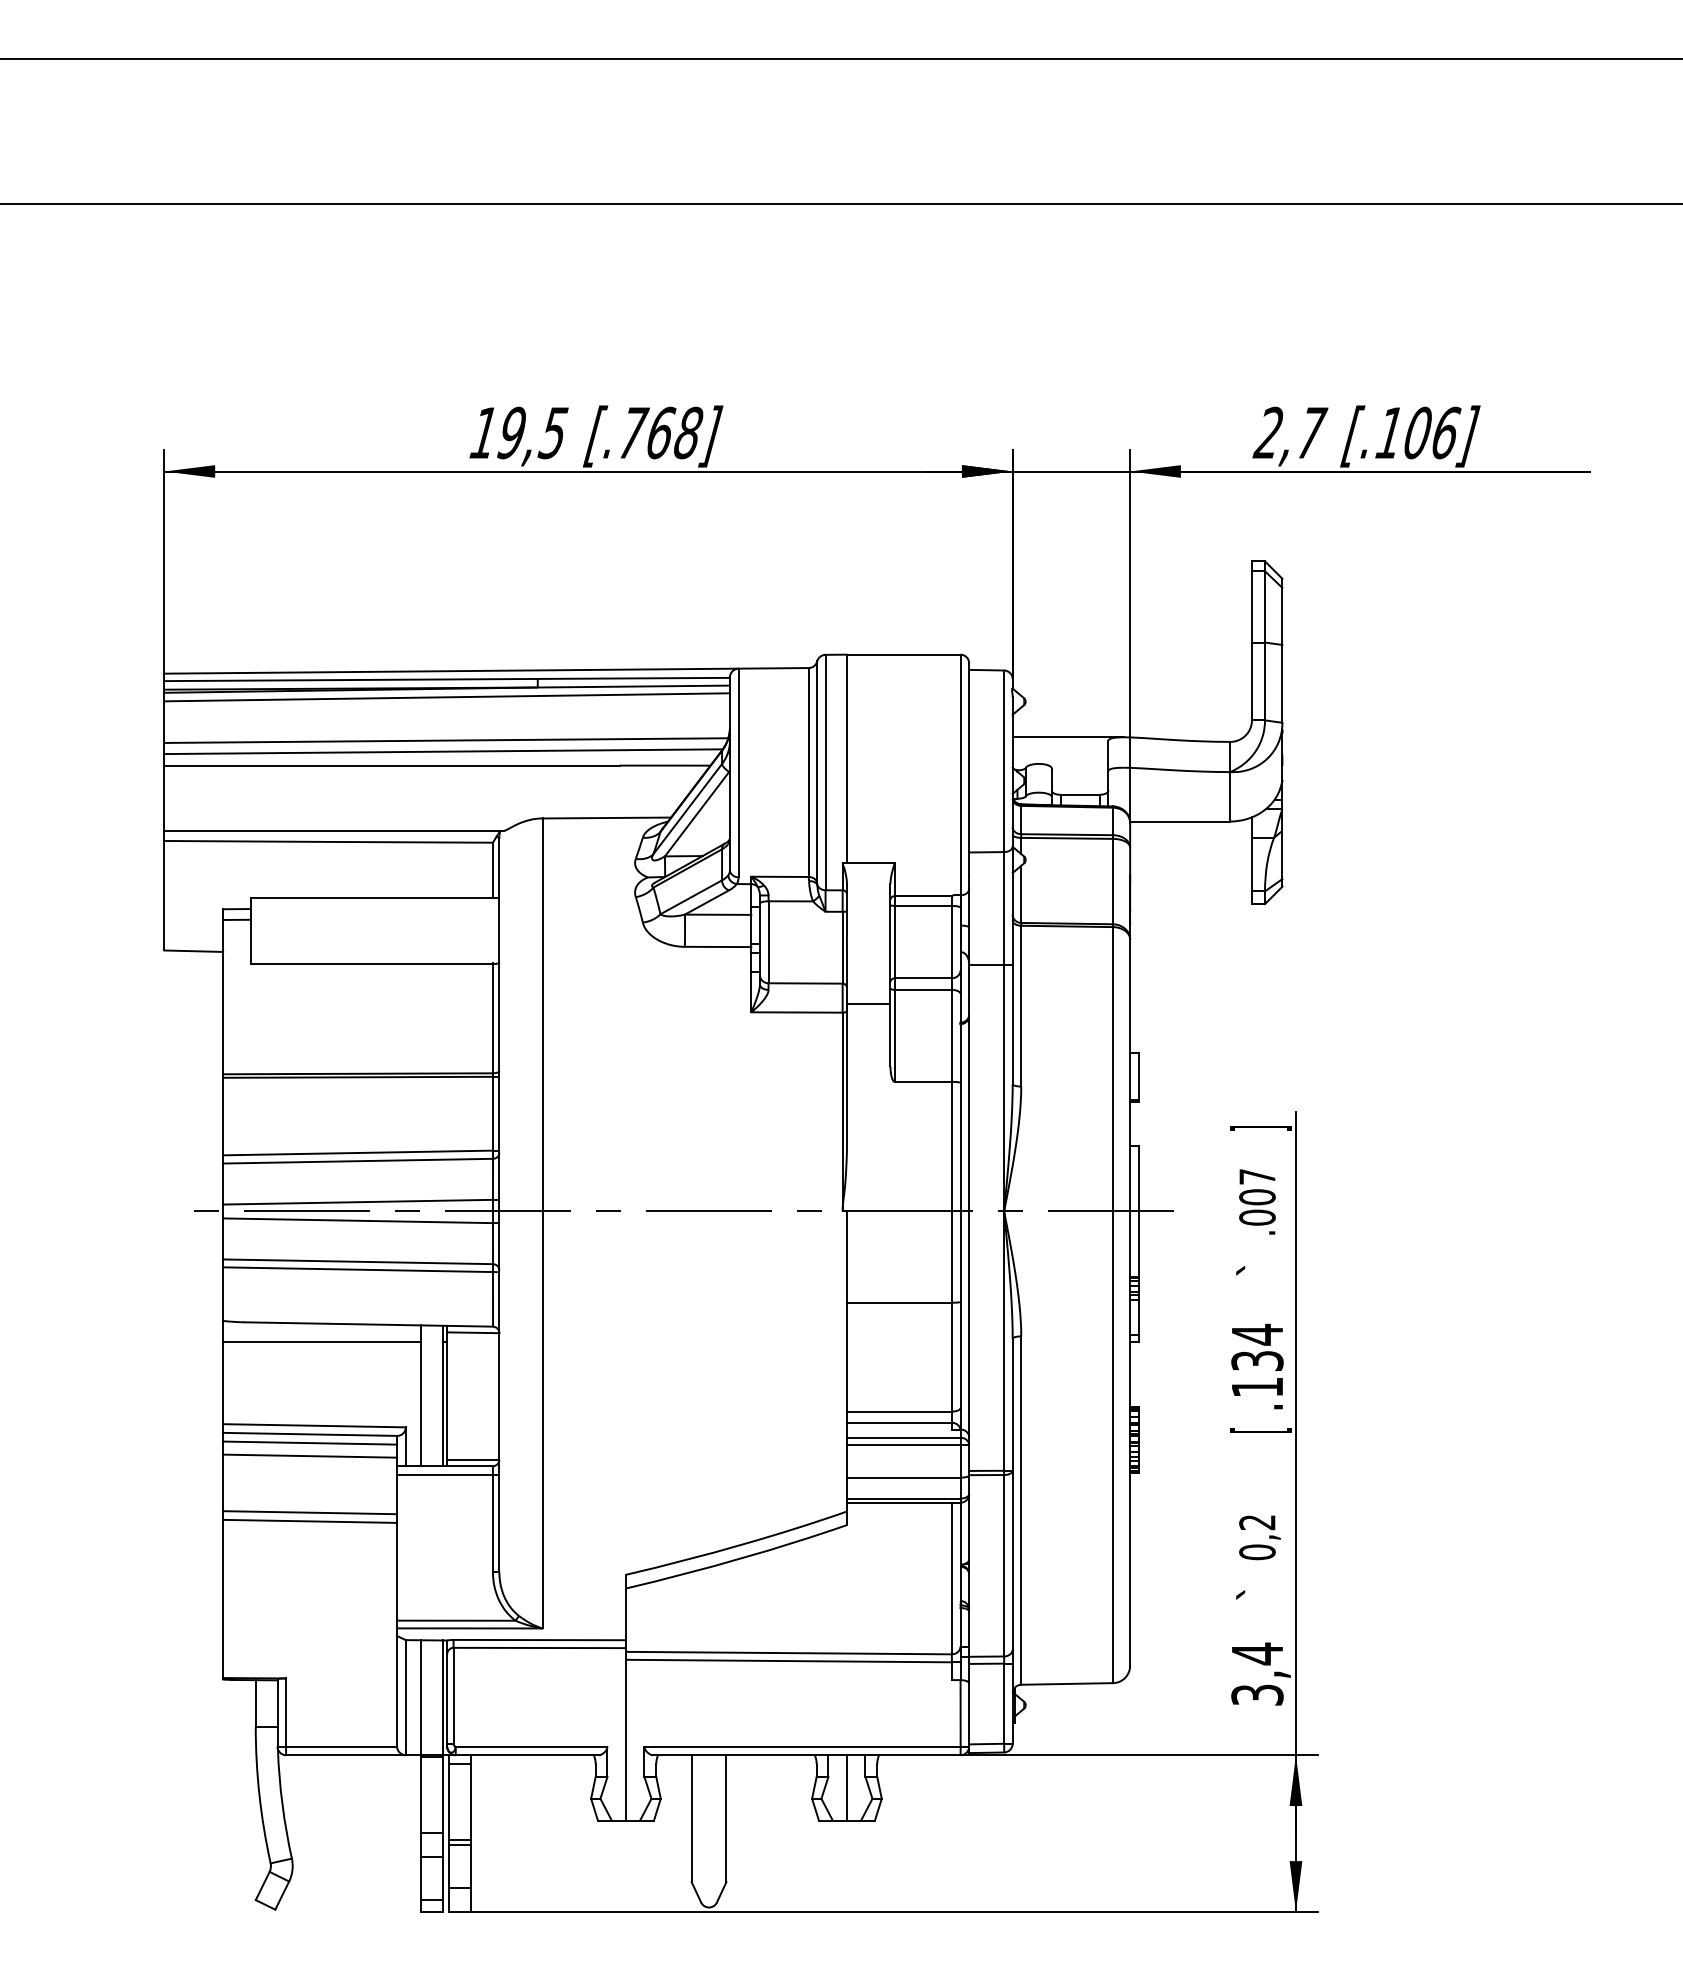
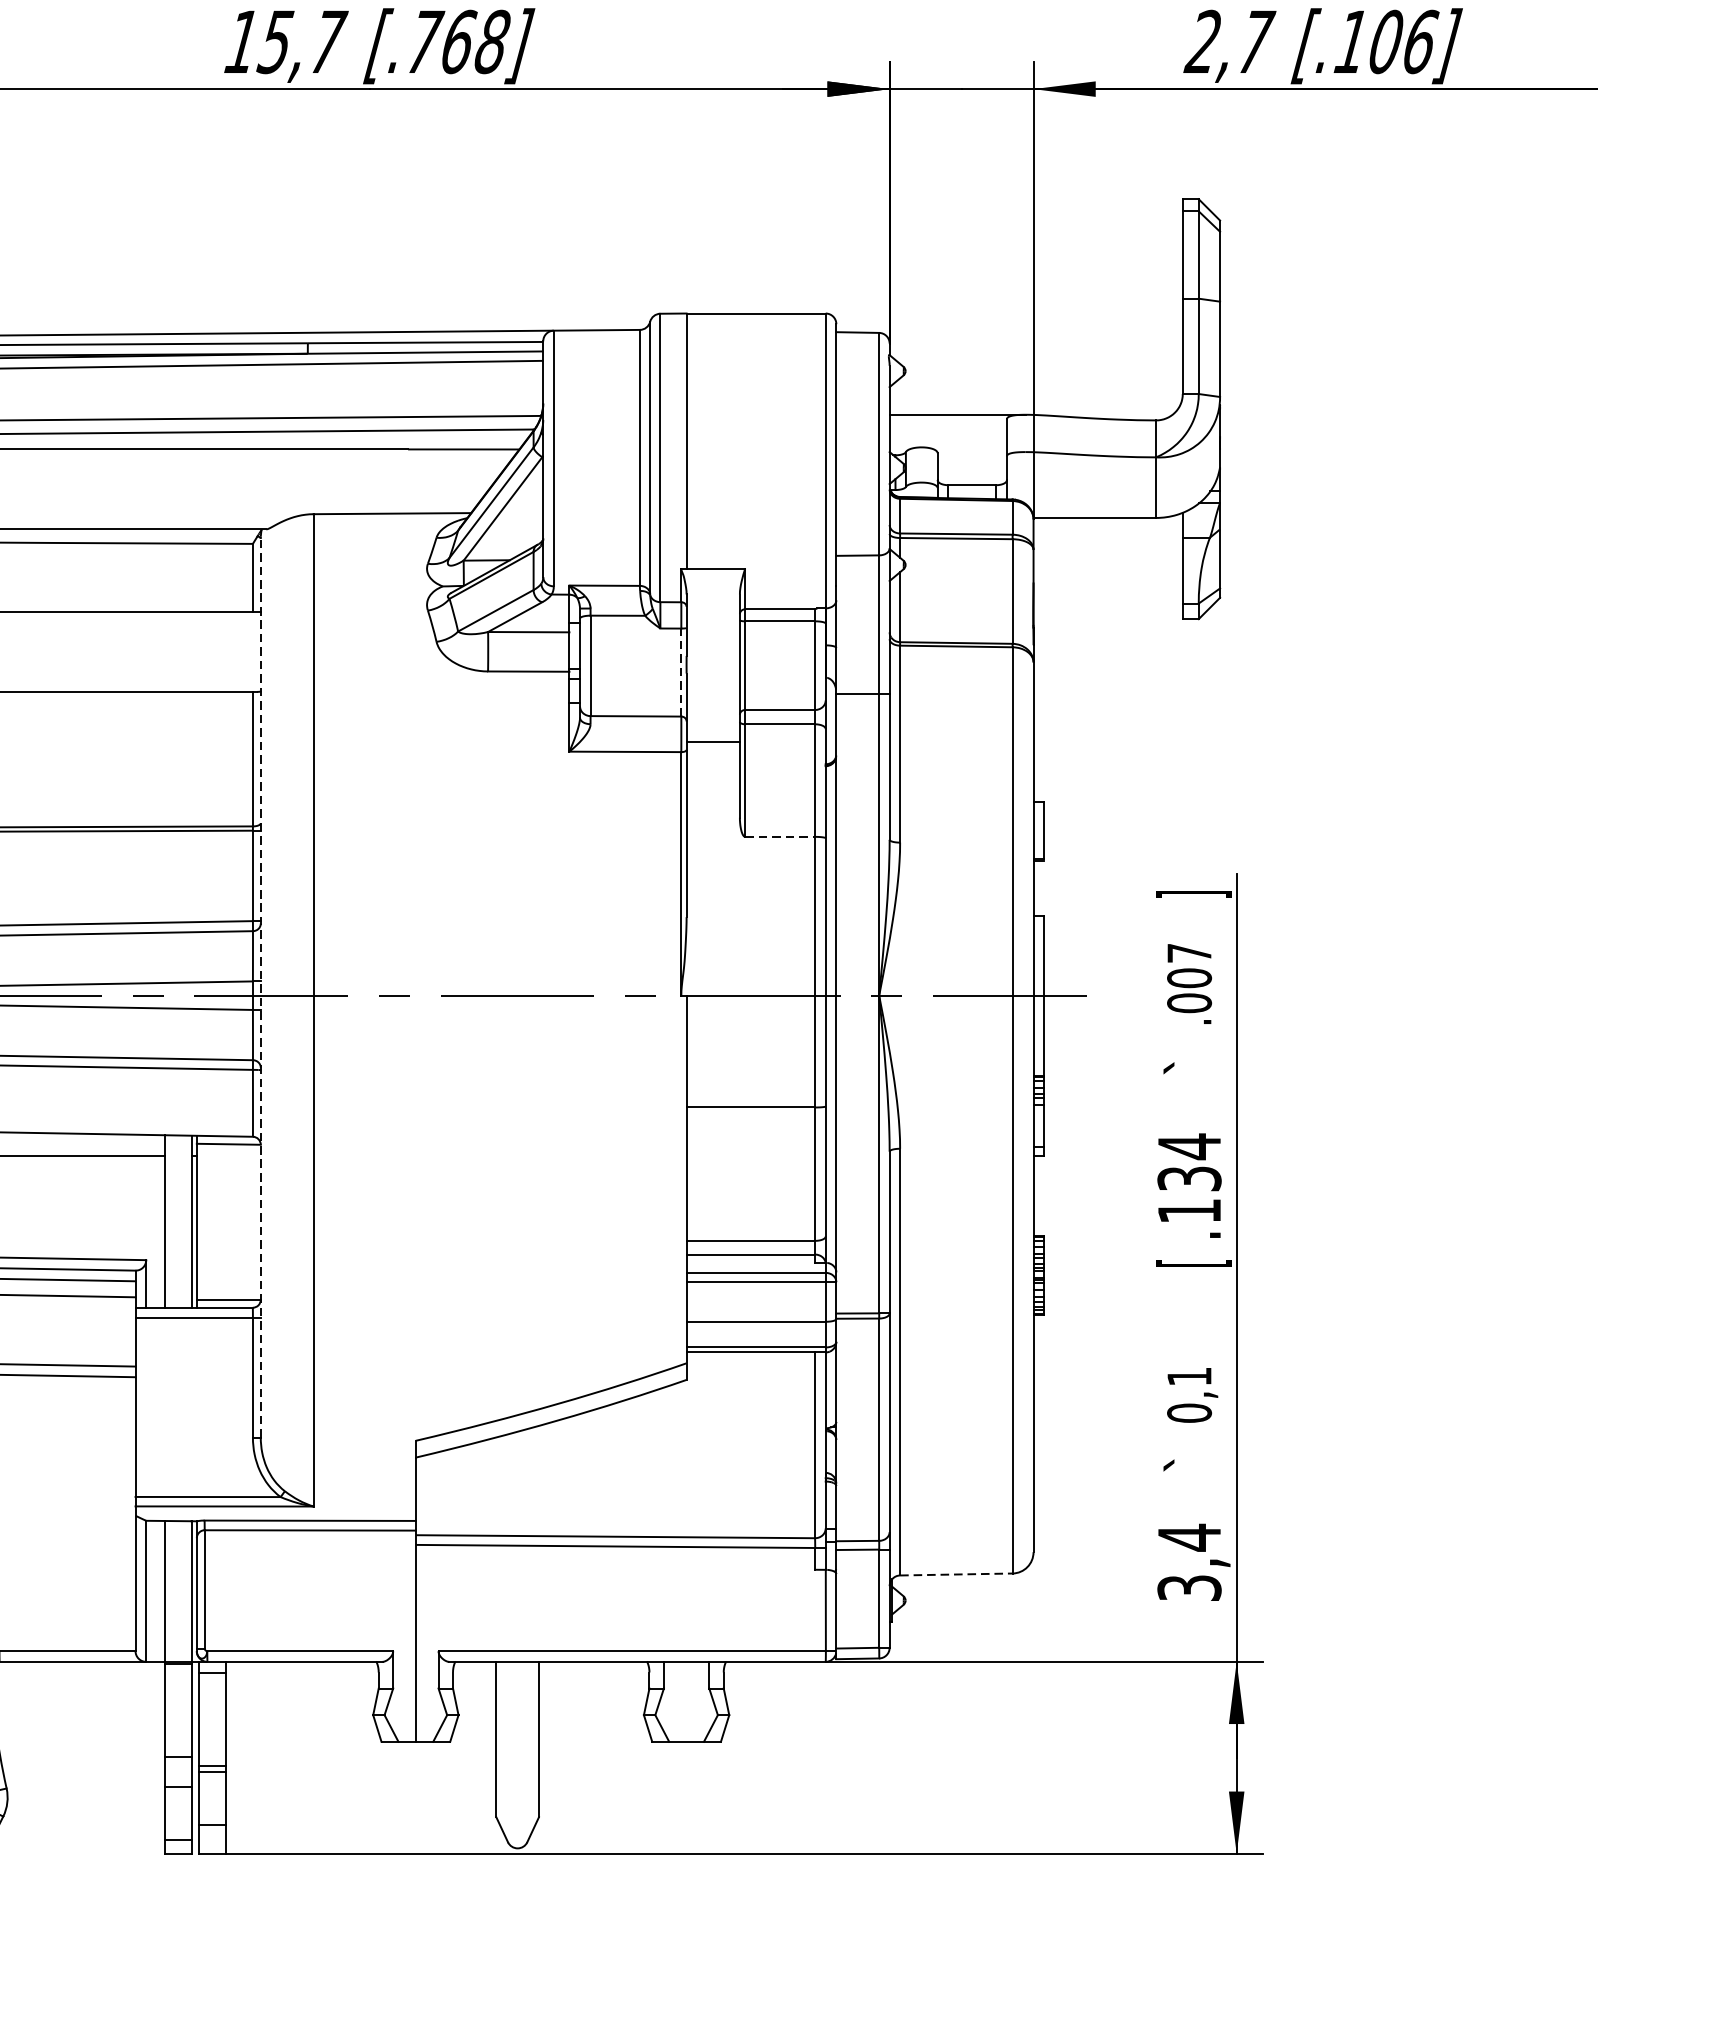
text: (533, 432) -> (302, 41), 19,5 -> 15,7
line: (842, 947) -> (681, 672), solid -> dashed
line: (923, 1081) -> (780, 836), solid -> dashed
line: (499, 1205) -> (260, 988), solid -> dashed
text: (1257, 1522) -> (1189, 1376), 0,2 -> 0,1
line: (1067, 1683) -> (956, 1573), solid -> dashed
line: (846, 1787) -> (686, 1701), removed

